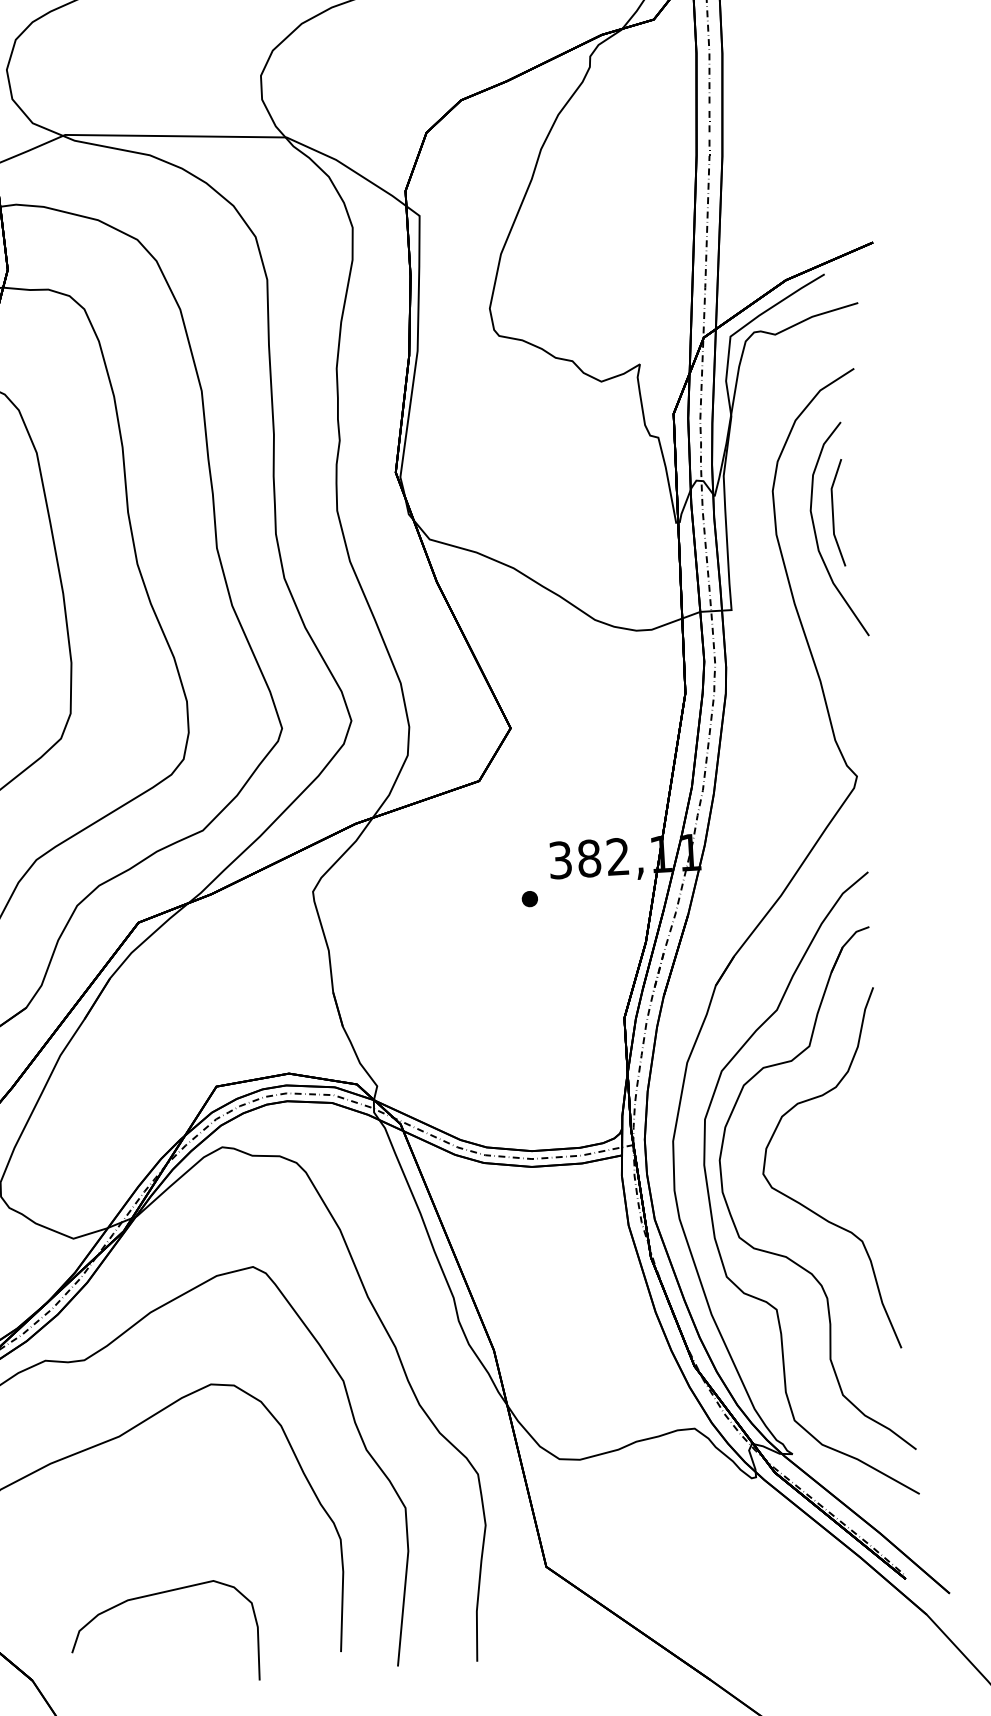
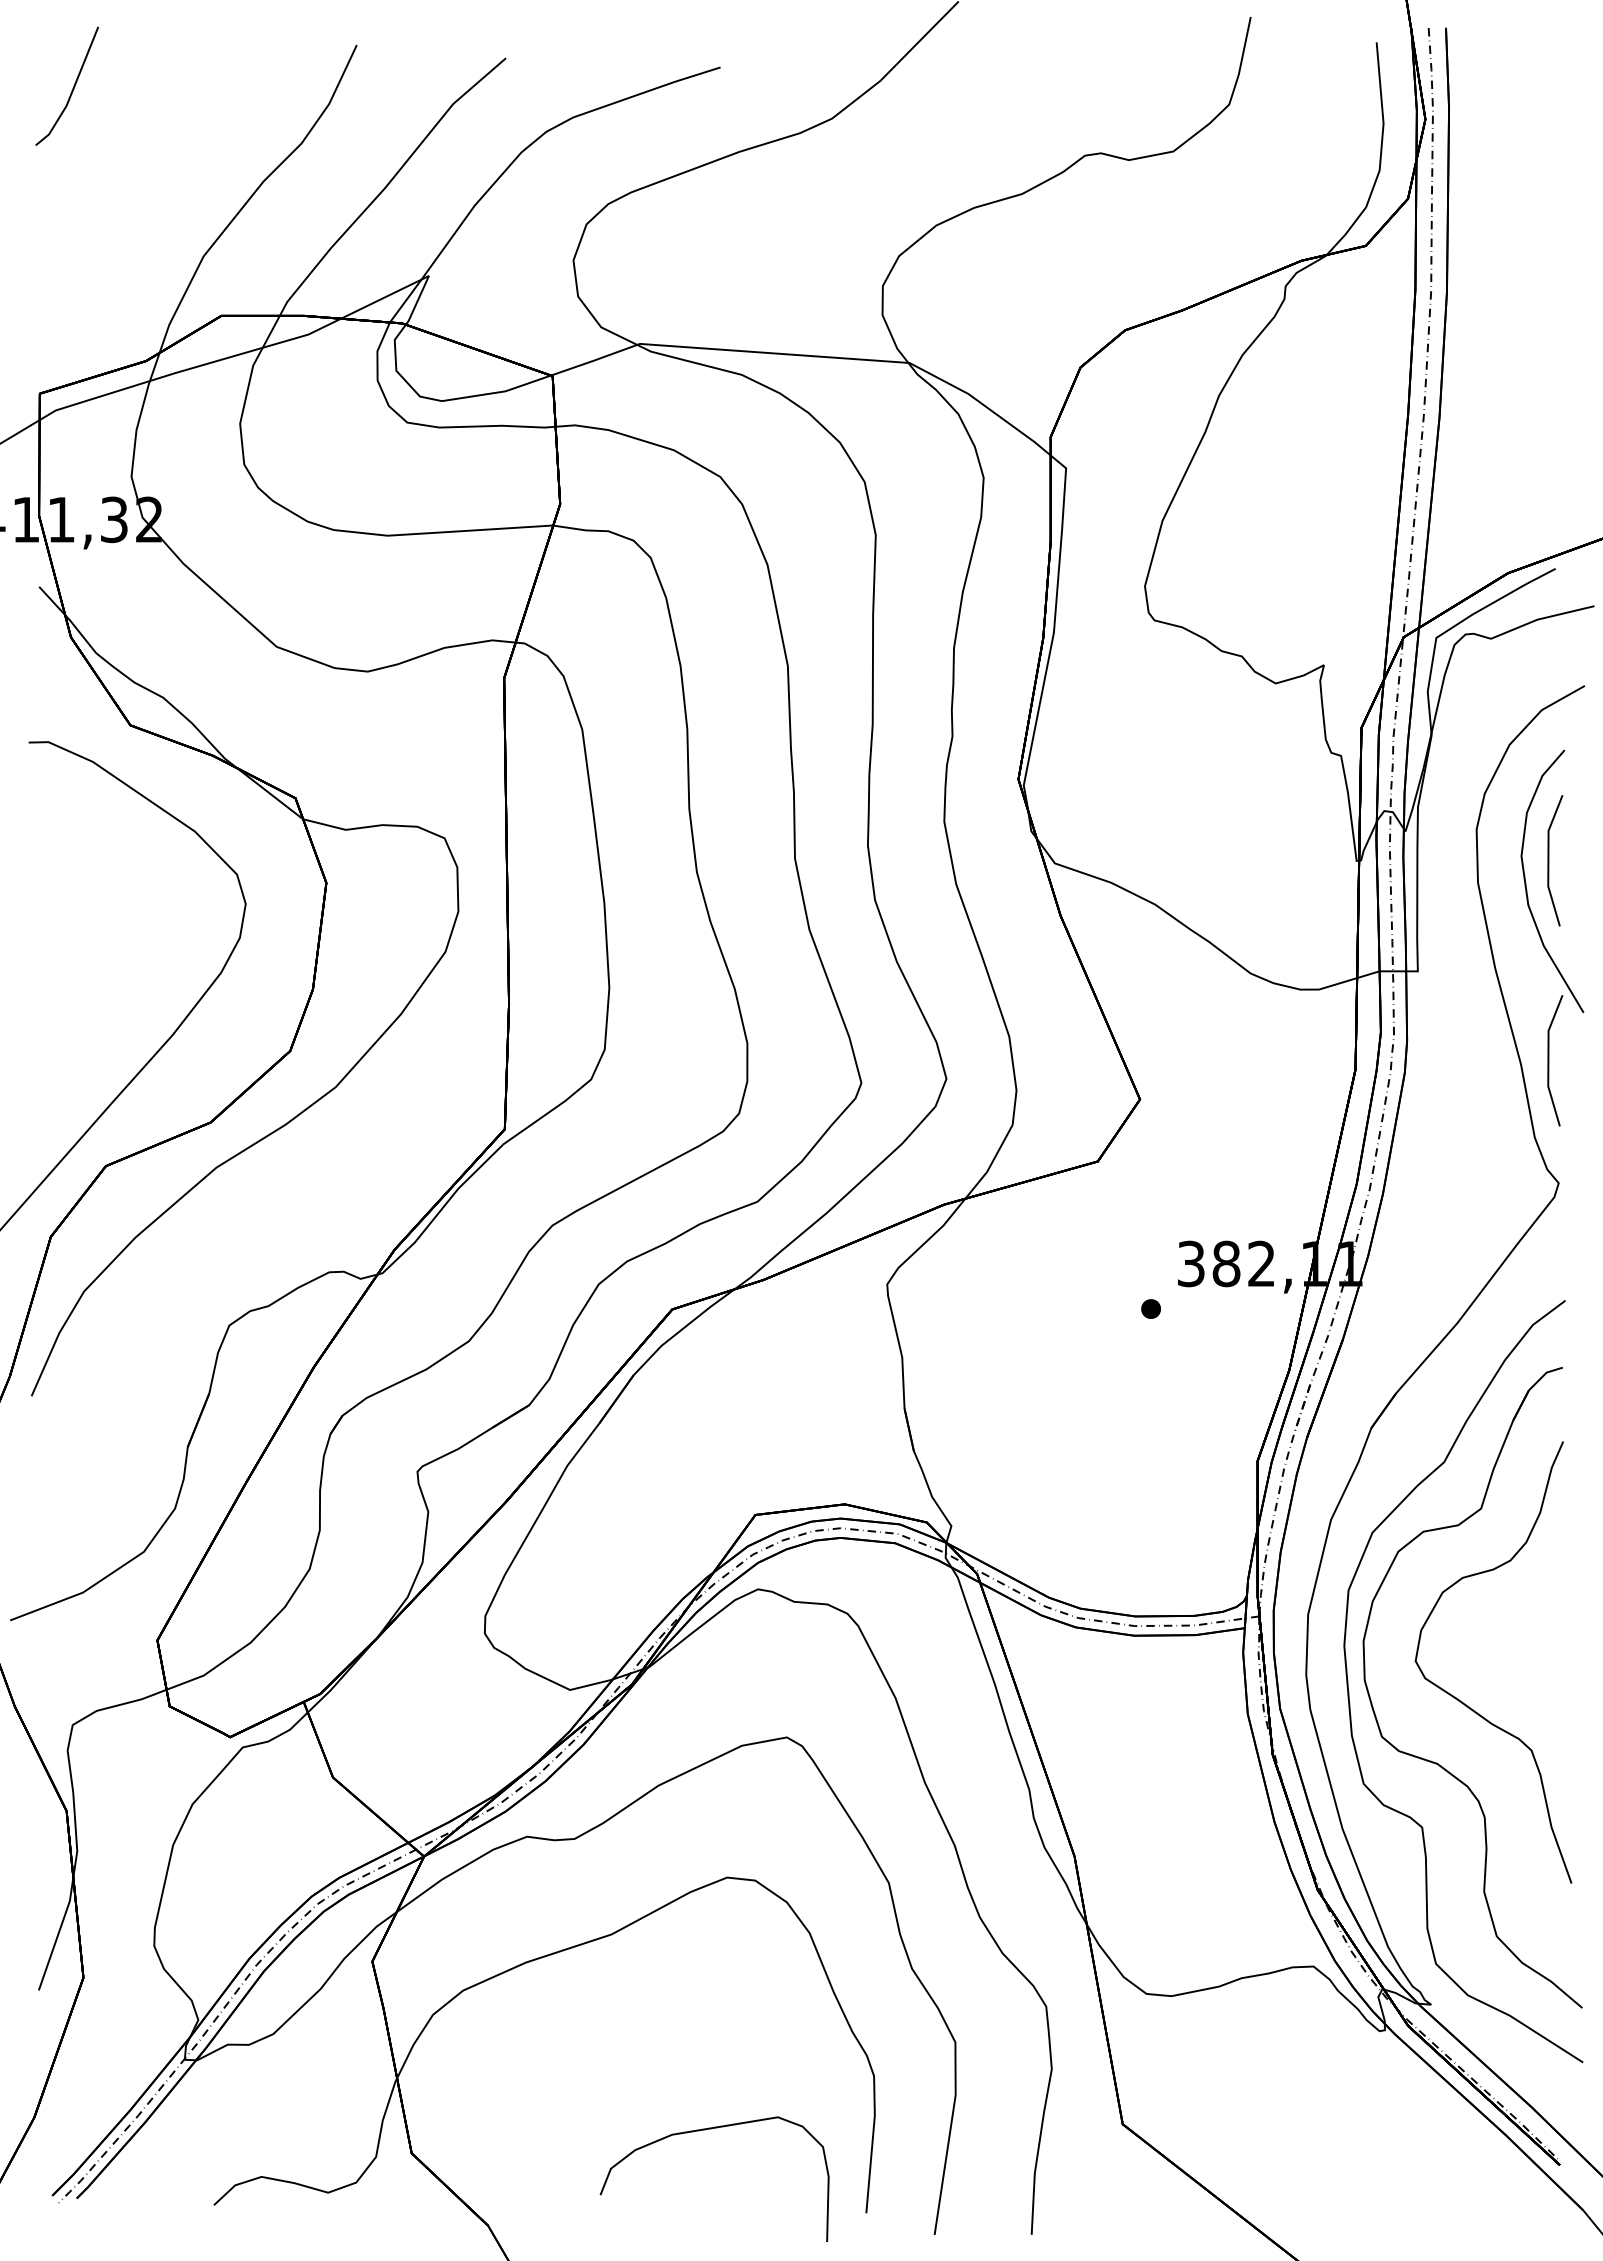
line: (843, 676) -> (1549, 1060), added
curve: (154, 1595) -> (705, 2130), moved

